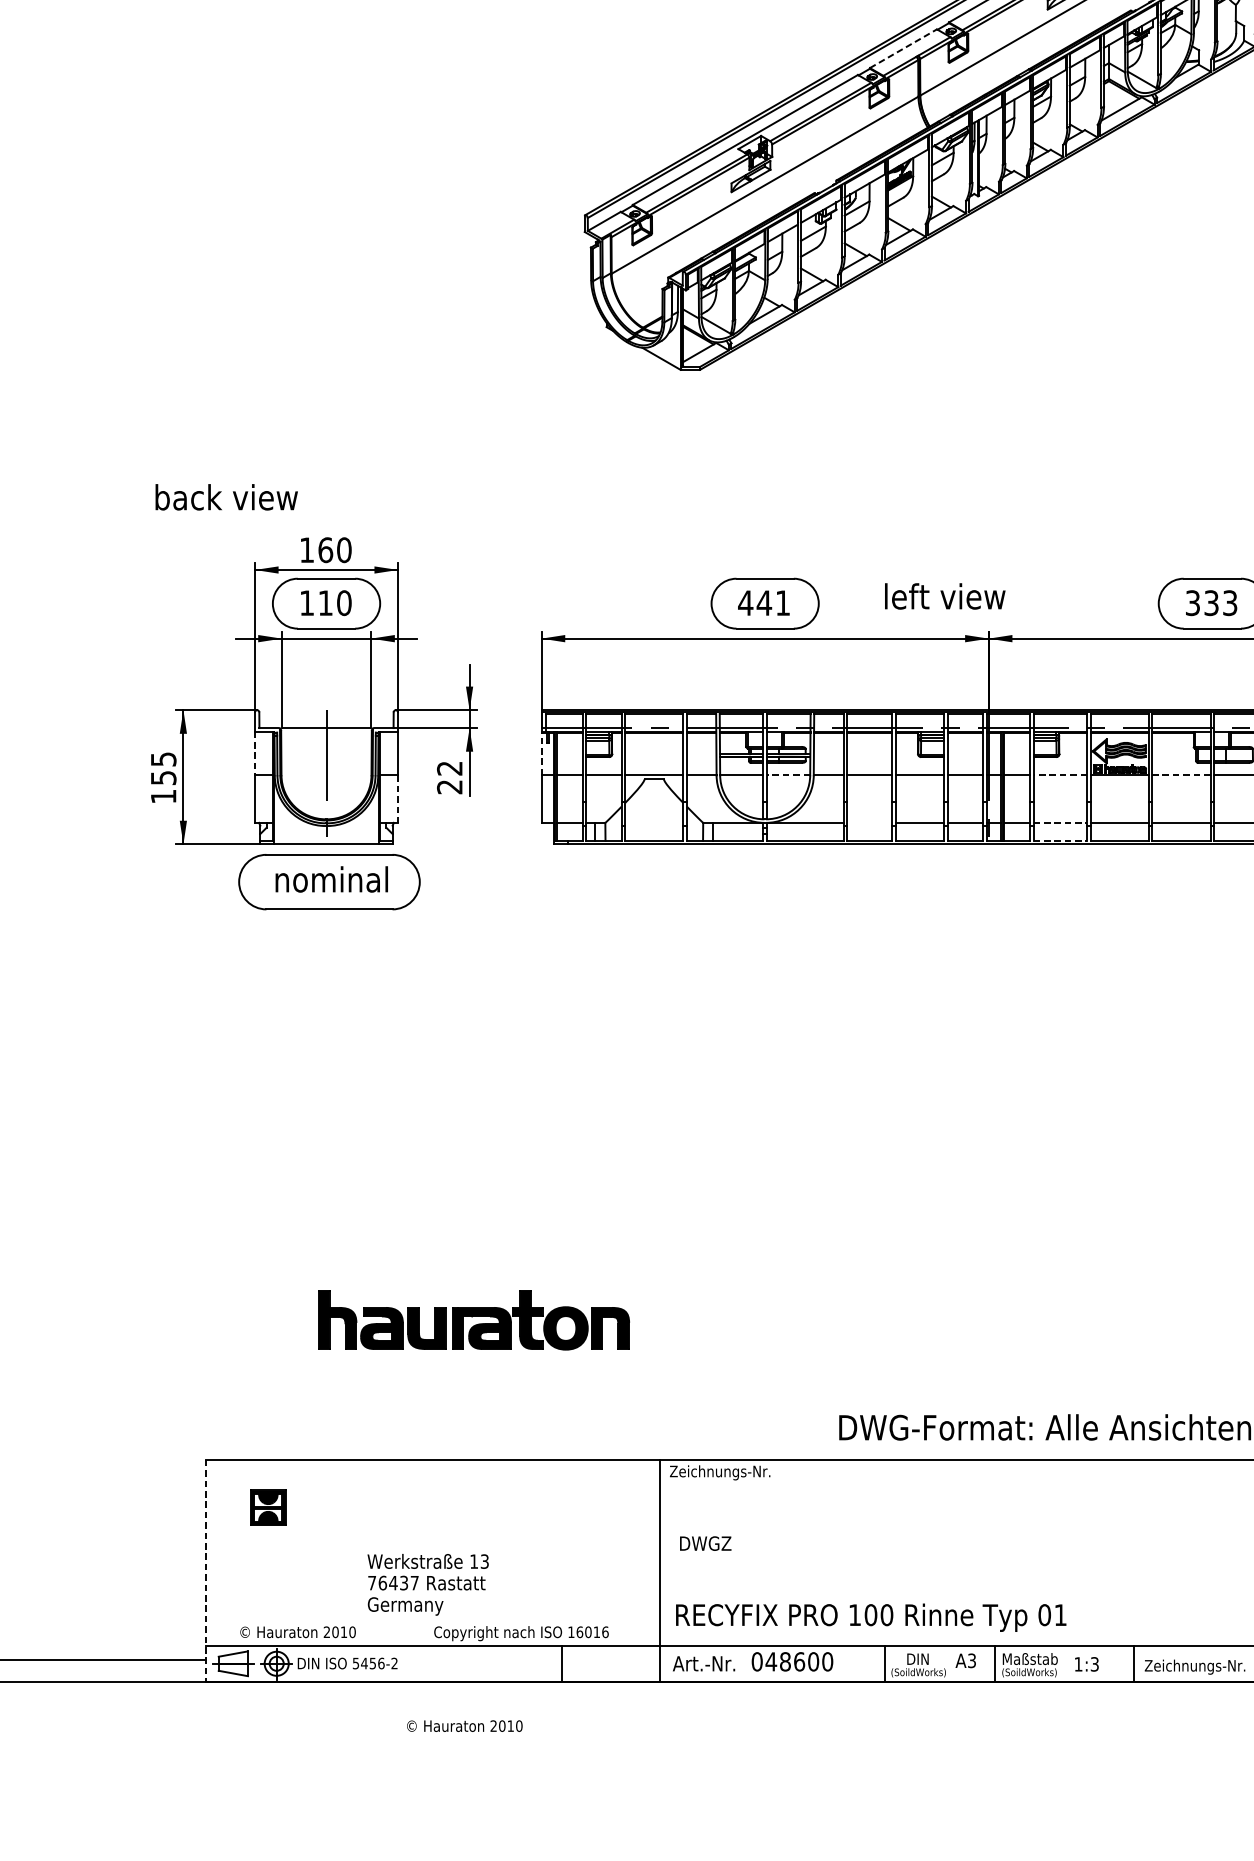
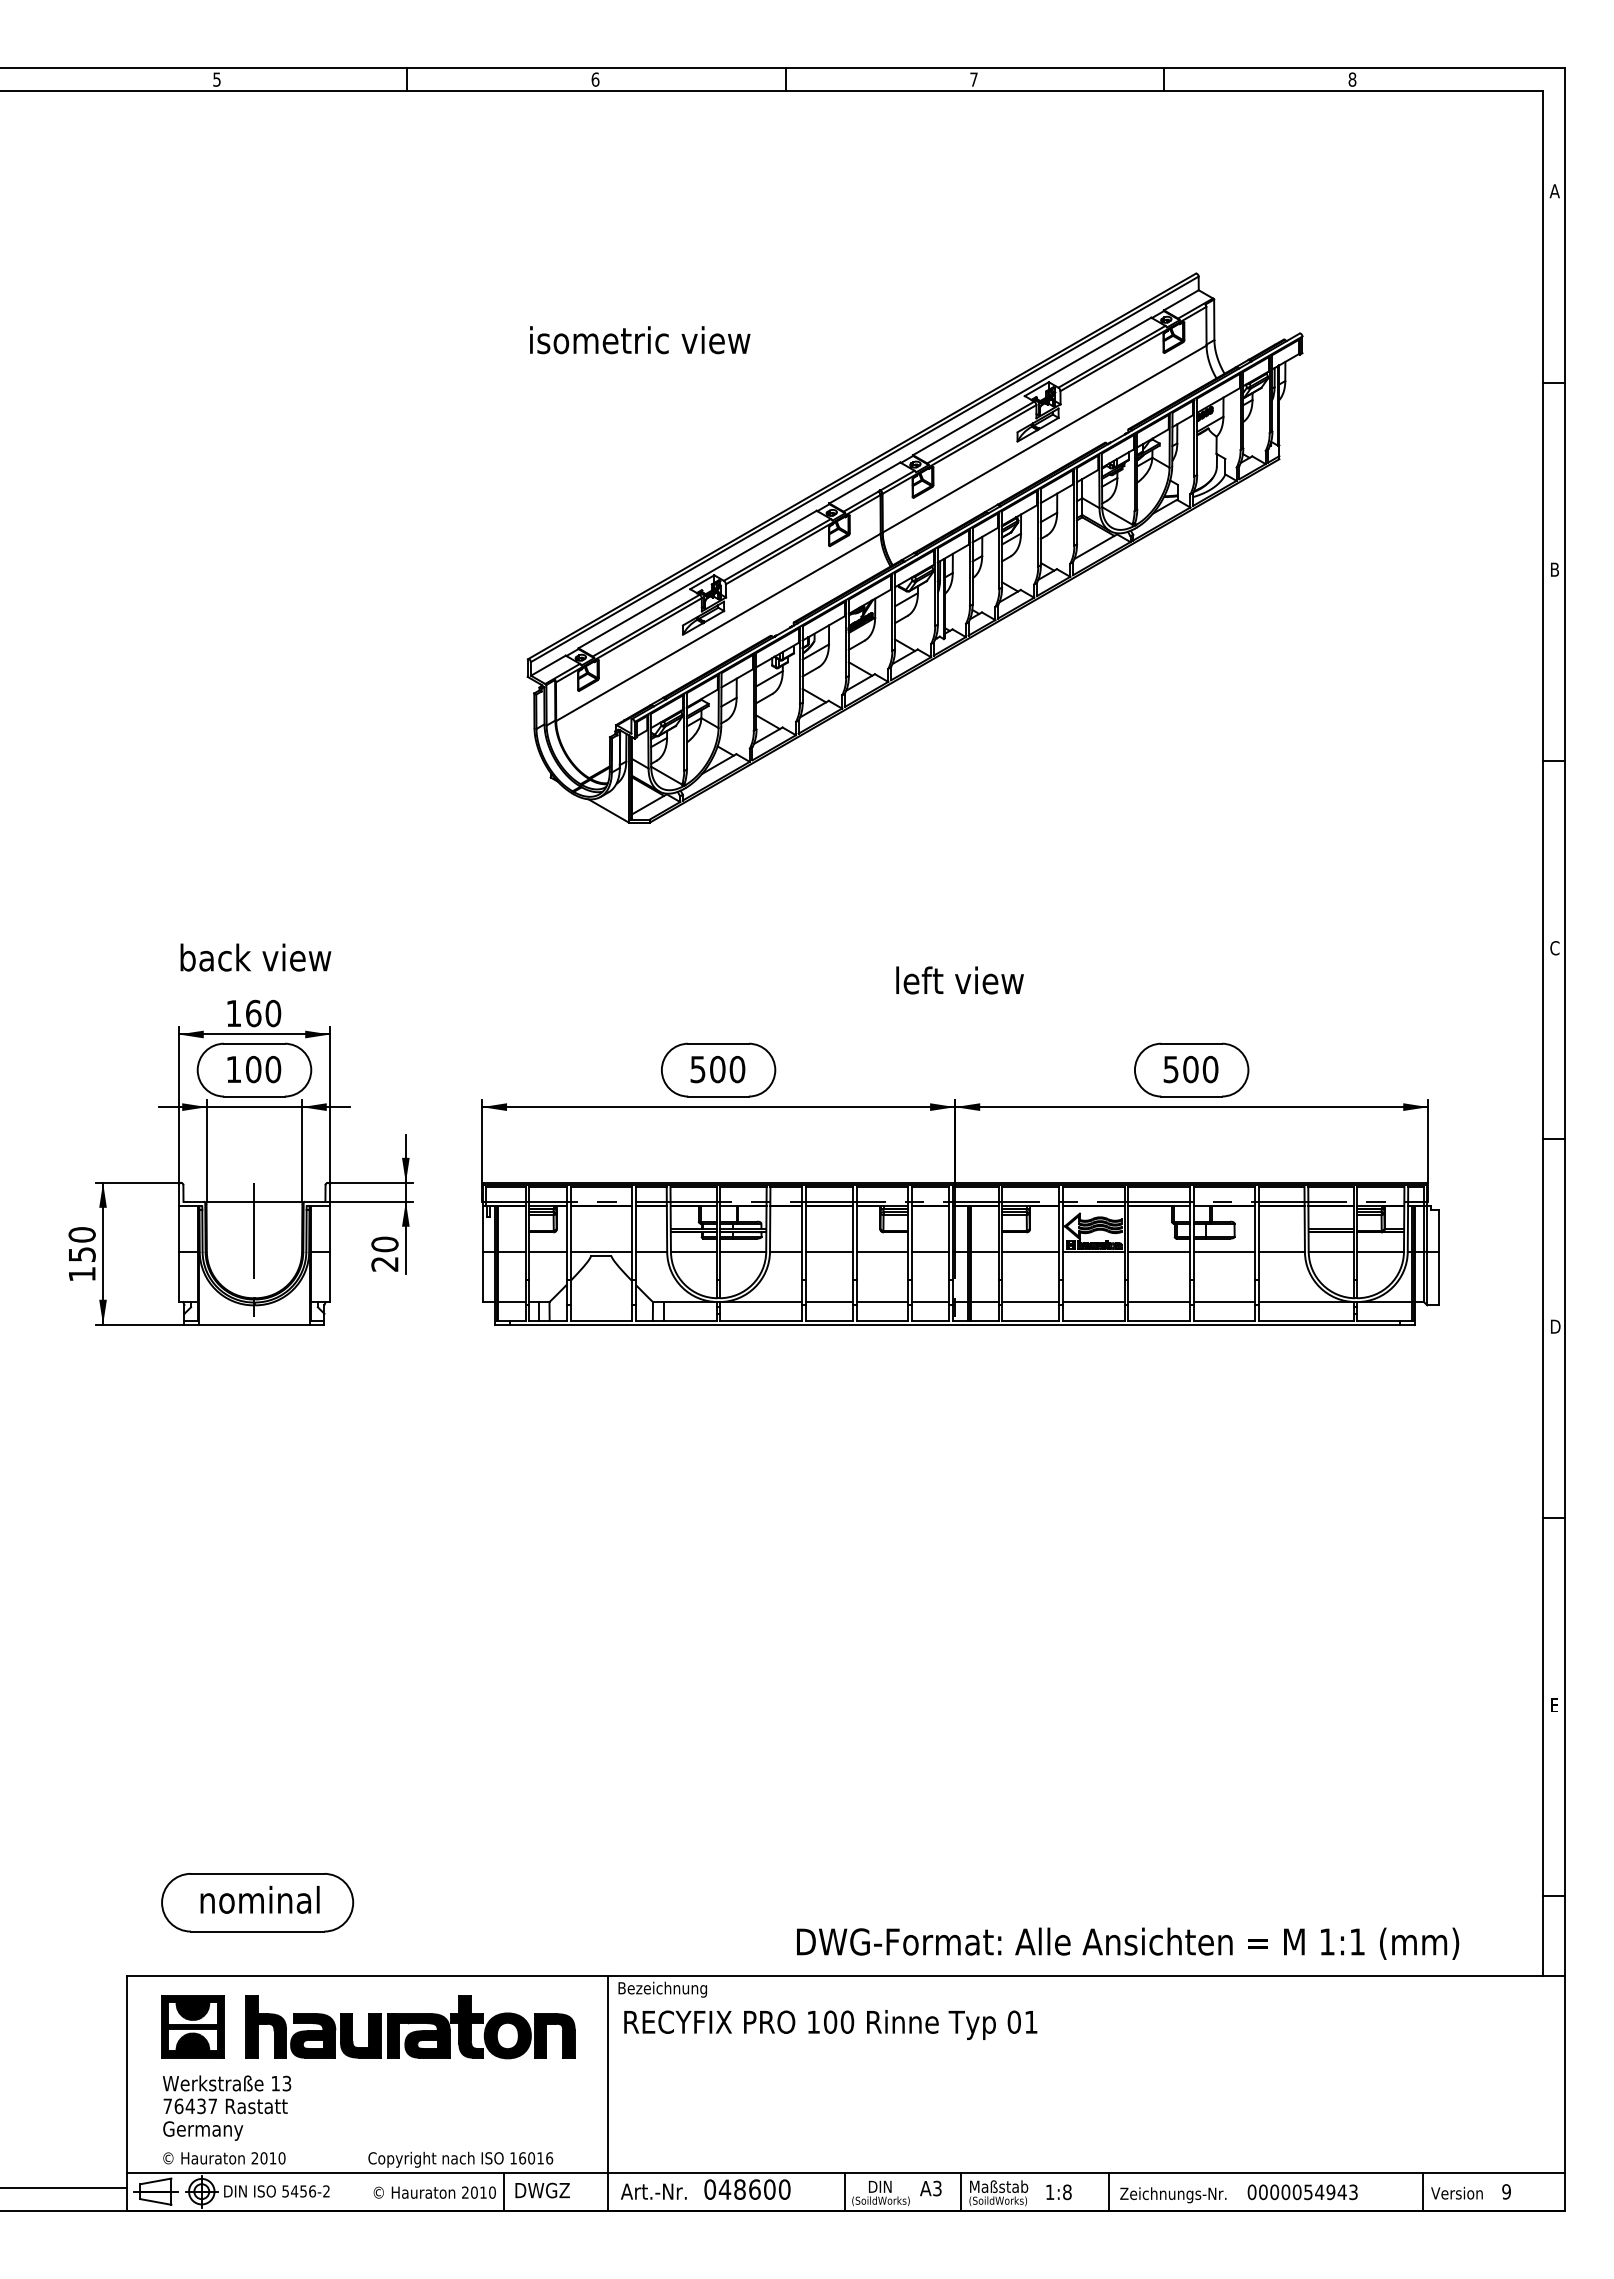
line: (903, 49) -> (864, 483), dashed -> solid
text: (226, 497) -> (255, 957), moved
text: (944, 596) -> (959, 980), moved
text: (325, 603) -> (253, 1069), 110 -> 100
text: (764, 603) -> (717, 1069), 441 -> 500
text: (1212, 603) -> (1191, 1069), 333 -> 500
line: (254, 754) -> (178, 1229), dashed -> solid
line: (542, 754) -> (482, 1229), dashed -> solid
text: (163, 759) -> (81, 1234), 155 -> 150
text: (449, 768) -> (384, 1244), 22 -> 20
line: (788, 775) -> (743, 1251), dashed -> solid
line: (1060, 775) -> (1030, 1251), dashed -> solid
line: (1181, 775) -> (1159, 1251), dashed -> solid
line: (398, 799) -> (330, 1277), dashed -> solid
line: (869, 823) -> (828, 1302), added
line: (1060, 823) -> (1031, 1302), dashed -> solid
line: (1060, 840) -> (1031, 1320), dashed -> solid
part: (329, 881) -> (257, 1902), moved
part: (473, 1320) -> (410, 2027), moved
text: (719, 1472) -> (670, 1989), Zeichnungs-Nr. -> Bezeichnung
part: (267, 1507) -> (192, 2026), size x1.67
text: (705, 1543) -> (542, 2190), moved
line: (206, 1570) -> (127, 2093), dashed -> solid
text: (428, 1584) -> (227, 2107), moved
text: (870, 1617) -> (830, 2024), moved
text: (1094, 1664) -> (1067, 2192), 1:3 -> 1:8
text: (464, 1725) -> (434, 2192), moved

